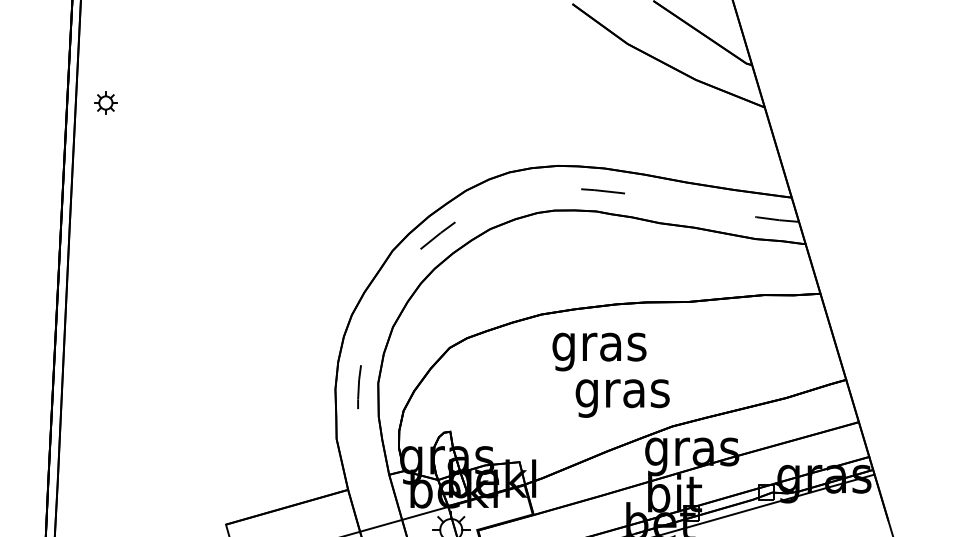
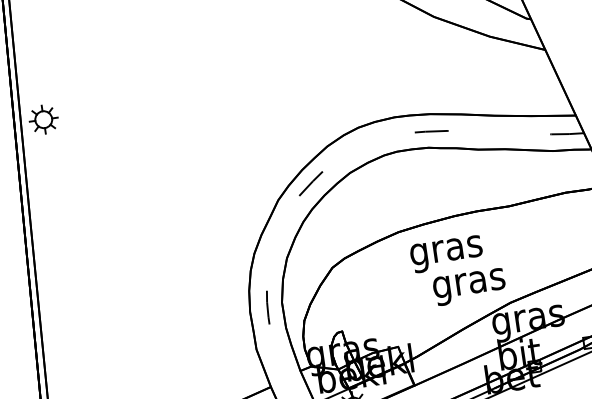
part: (105, 102) -> (43, 119), size x1.67

